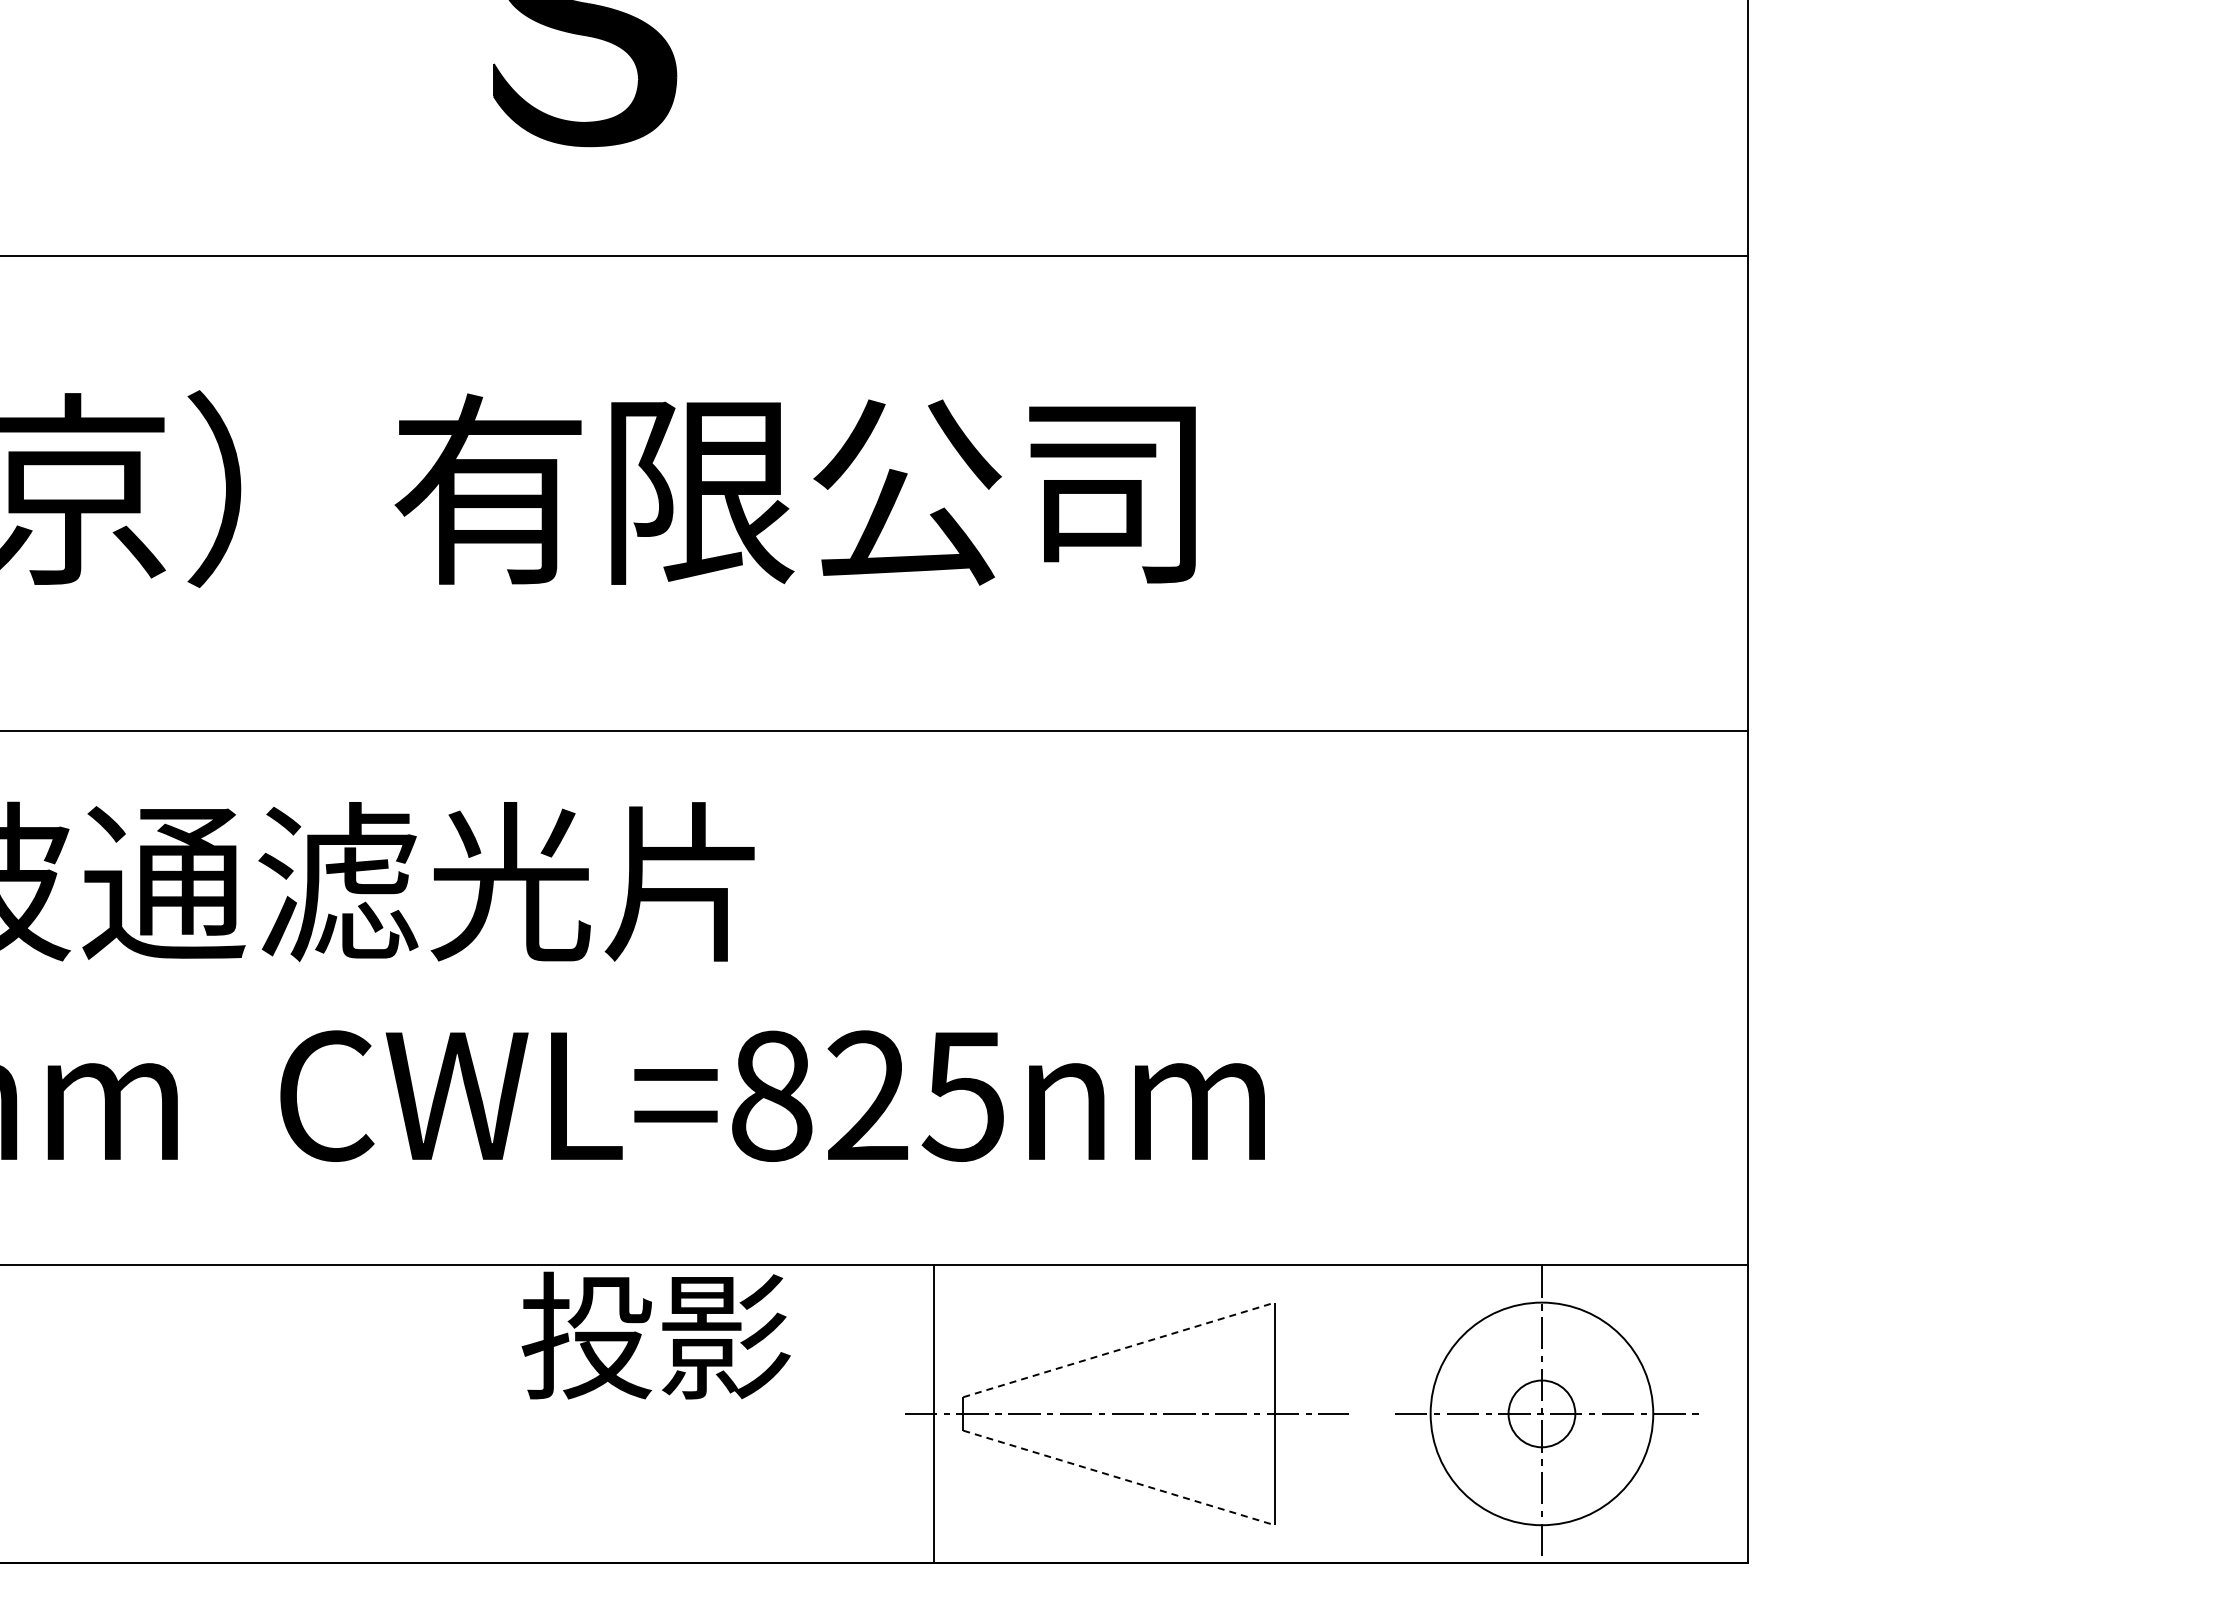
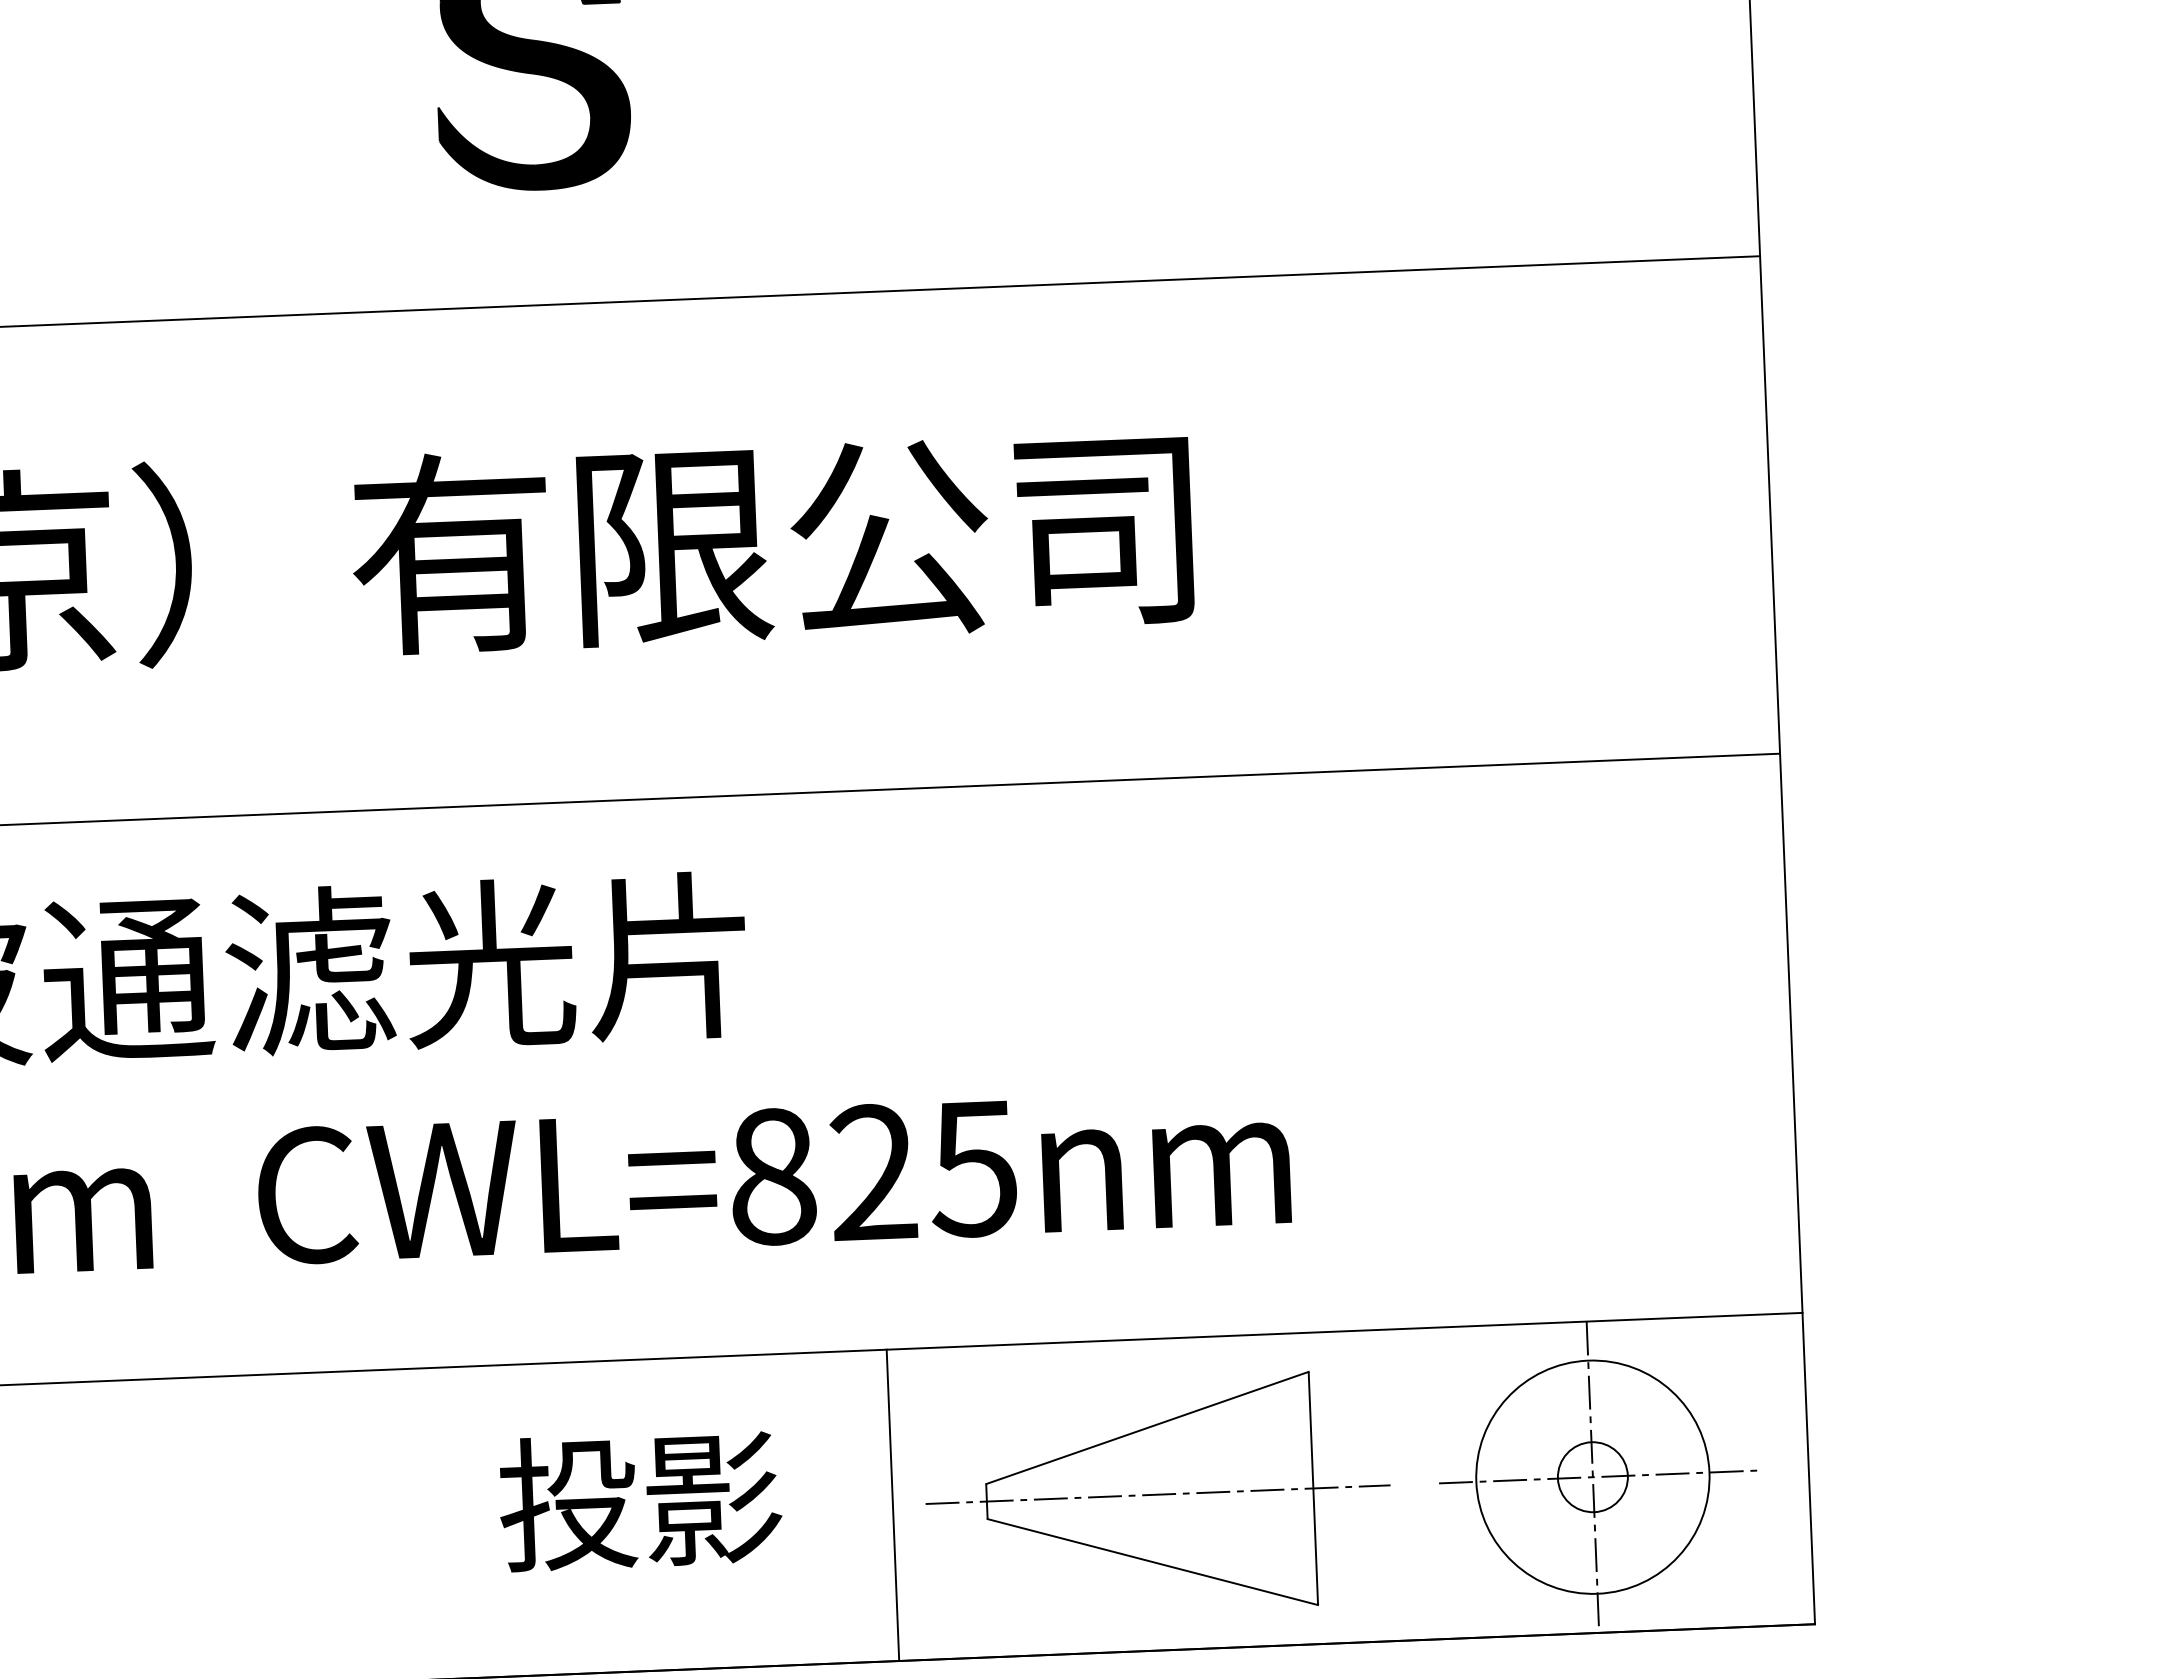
text: (655, 1335) -> (639, 1500), moved
line: (1119, 1349) -> (1147, 1427), dashed -> solid
line: (933, 1413) -> (892, 1504), moved
line: (1119, 1477) -> (1153, 1561), dashed -> solid

